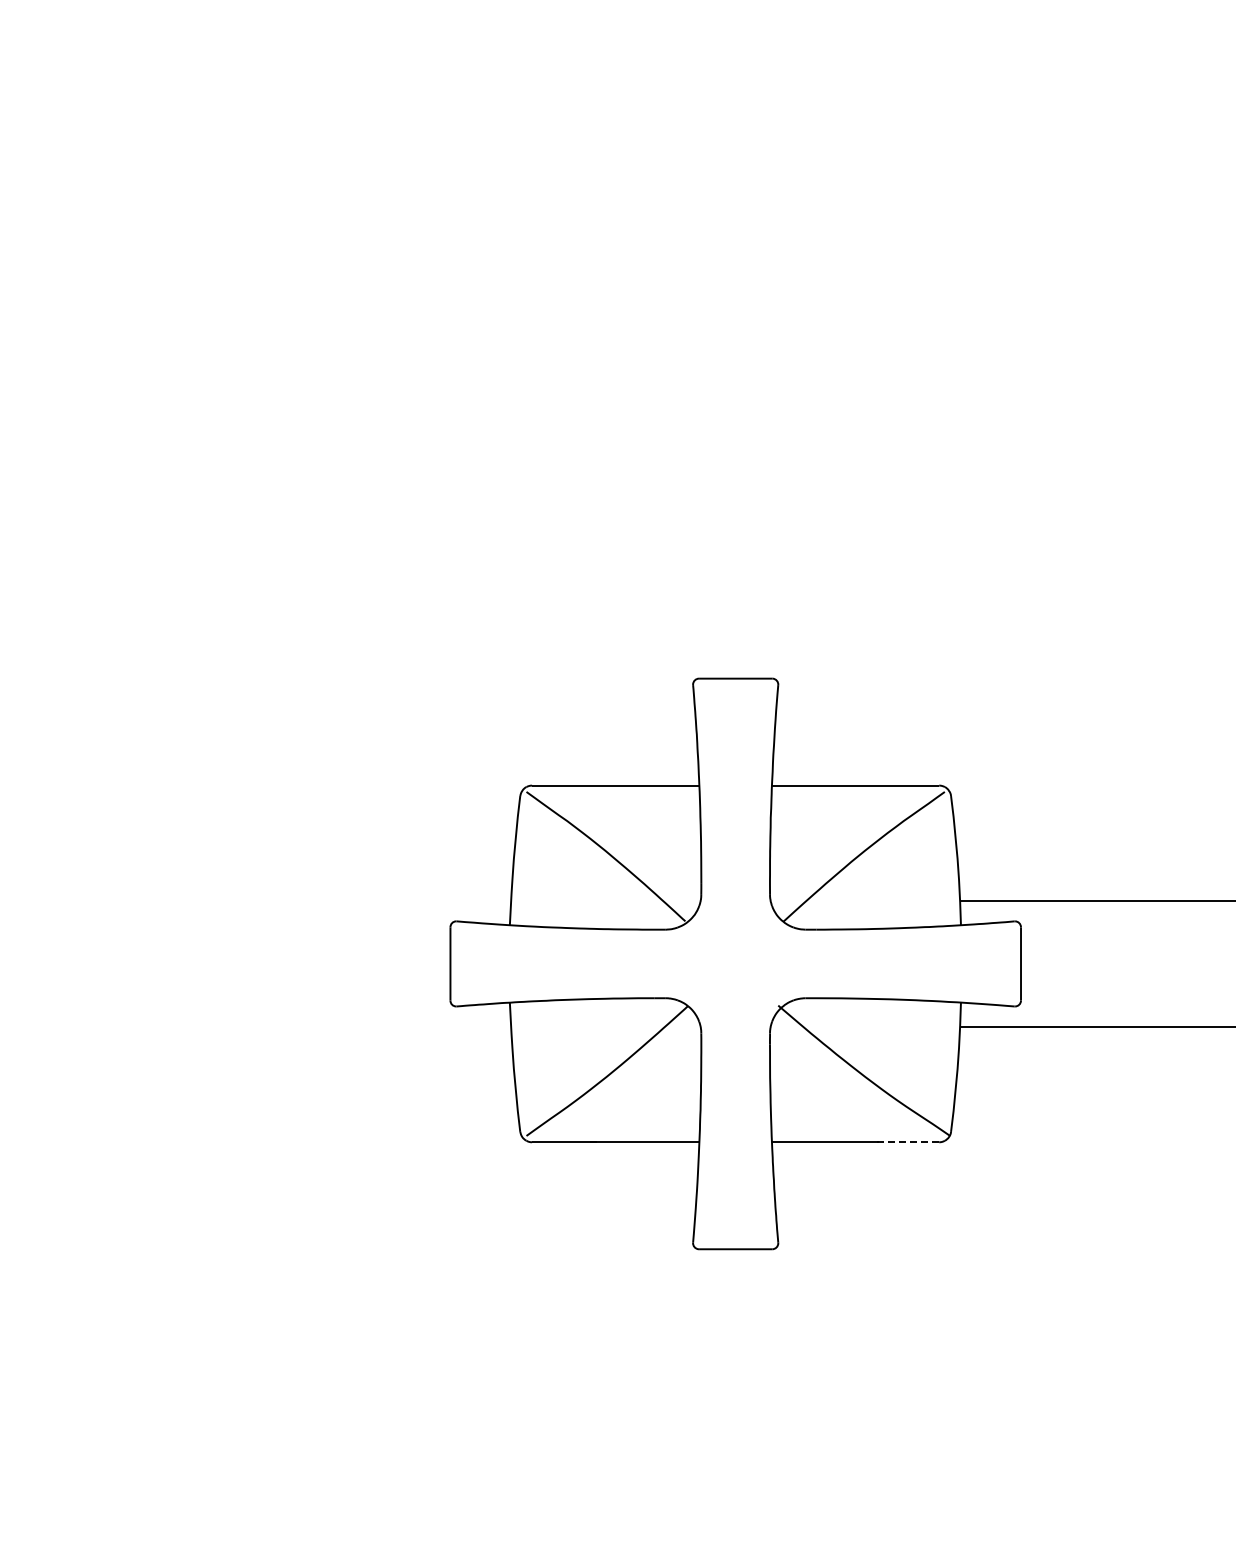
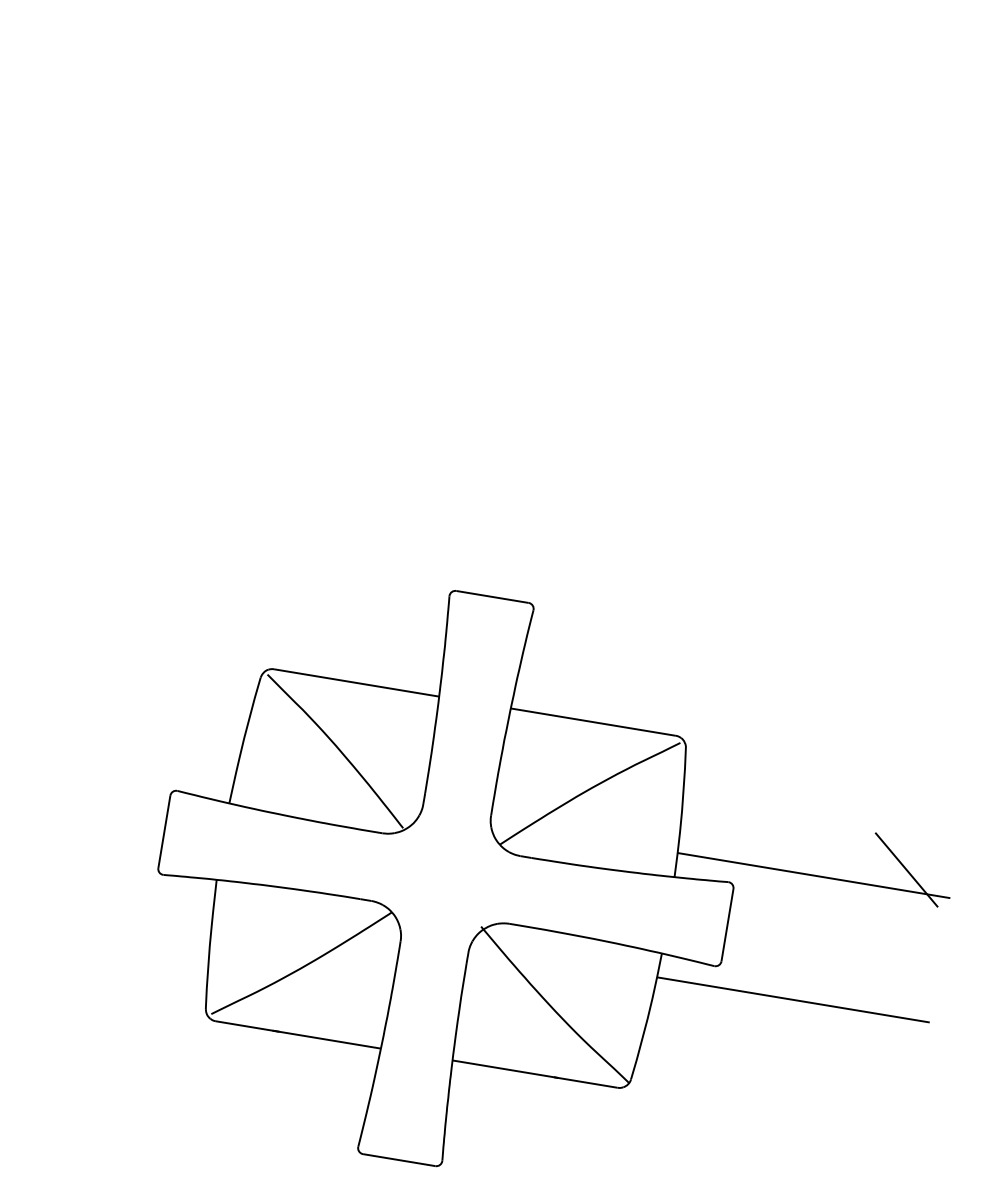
line: (1188, 880) -> (906, 870), added
line: (906, 1142) -> (585, 1082), dashed -> solid

